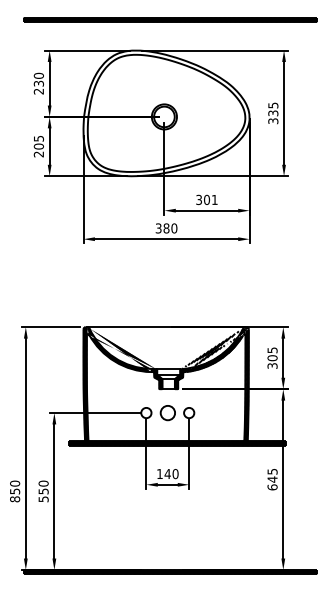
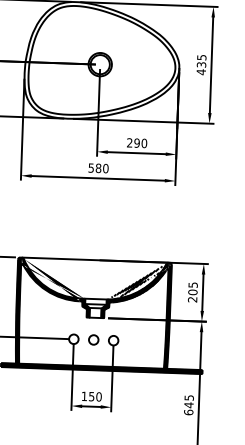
text: (273, 121) -> (201, 72), 335 -> 435
text: (206, 199) -> (136, 142), 301 -> 290
text: (158, 227) -> (91, 167), 380 -> 580
text: (272, 365) -> (192, 299), 305 -> 205
circle: (167, 412) -> (93, 339), size x0.71
text: (167, 474) -> (91, 397), 140 -> 150

